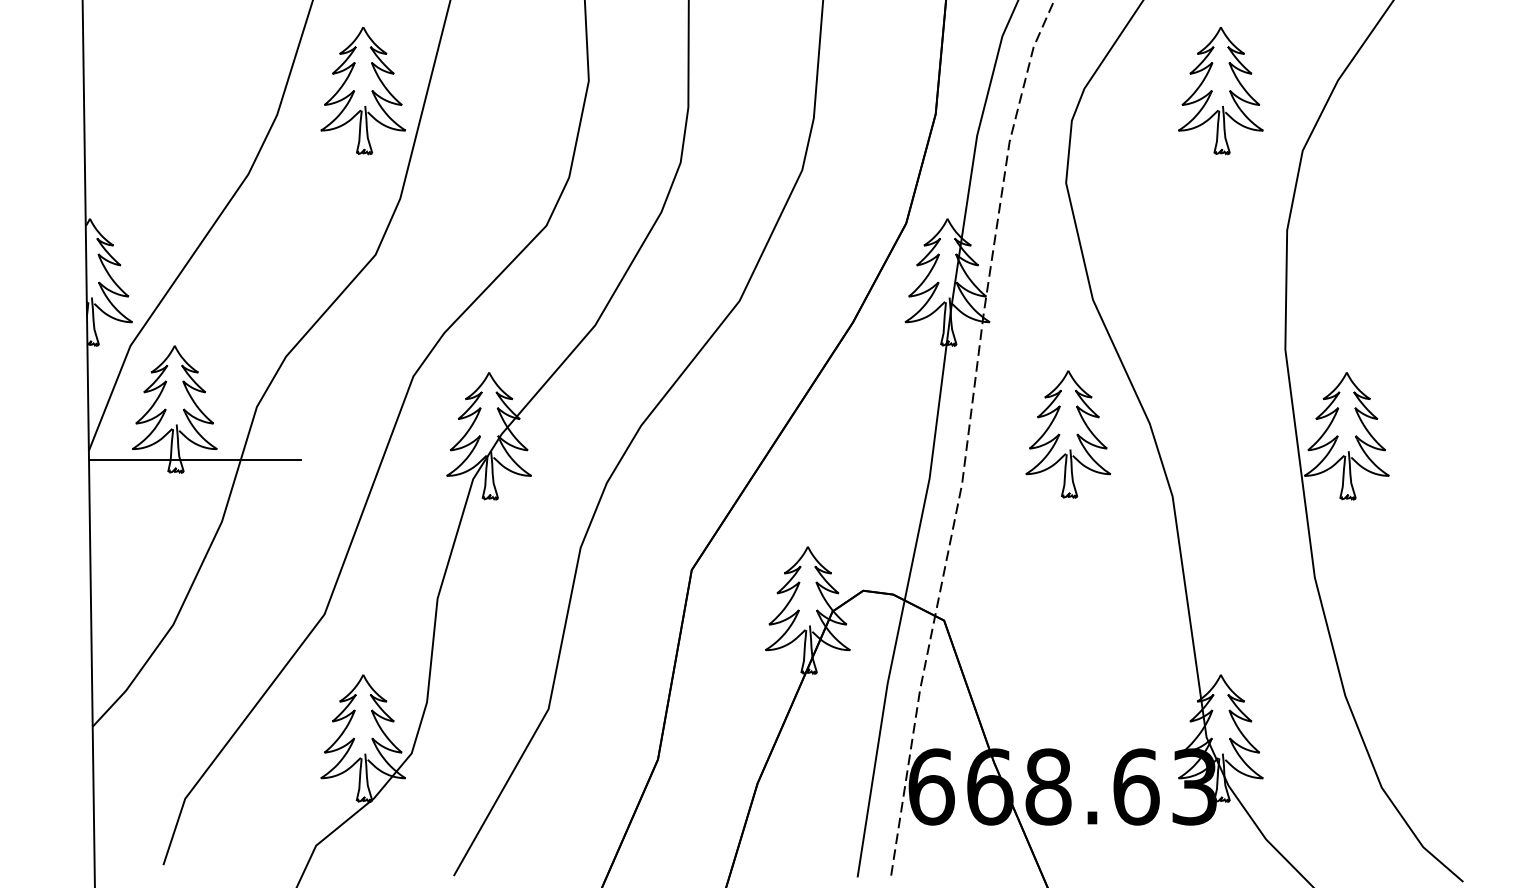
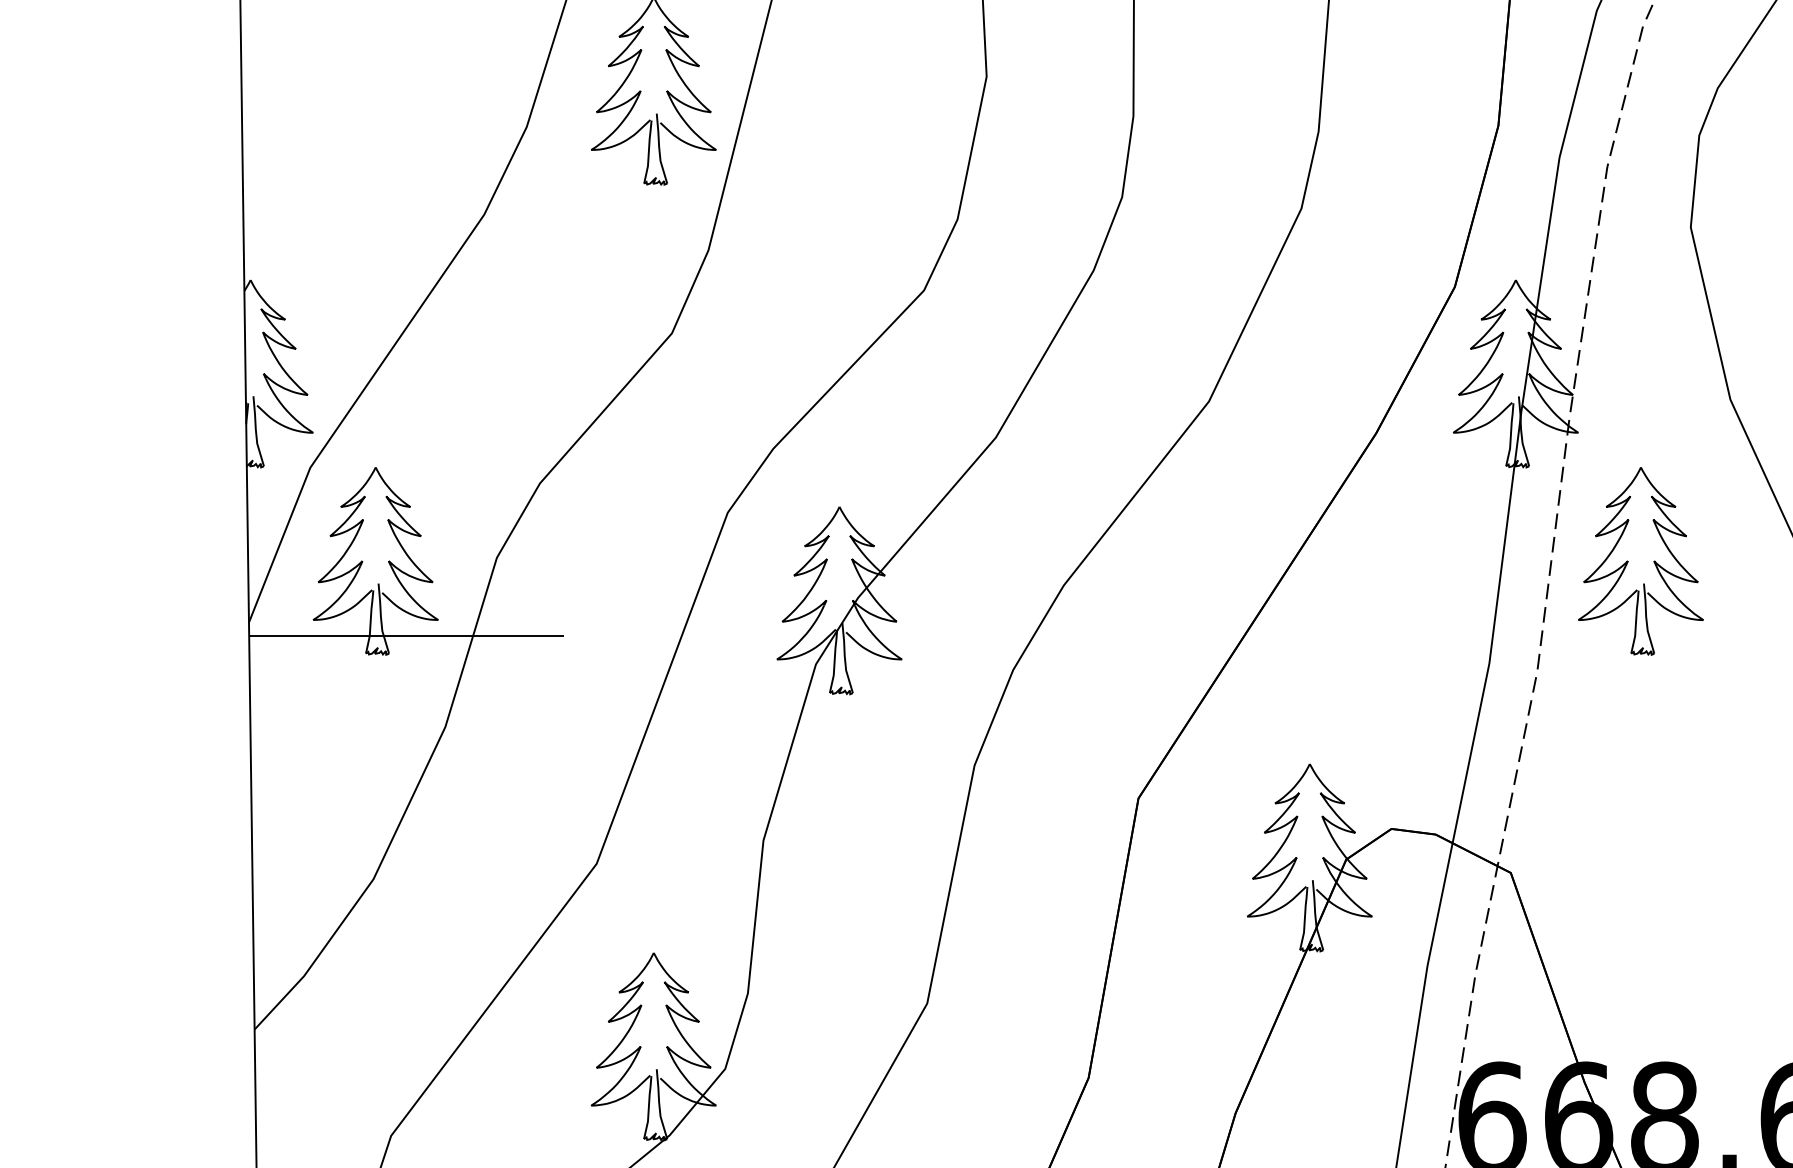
part: (1068, 434) -> (1641, 561), moved

